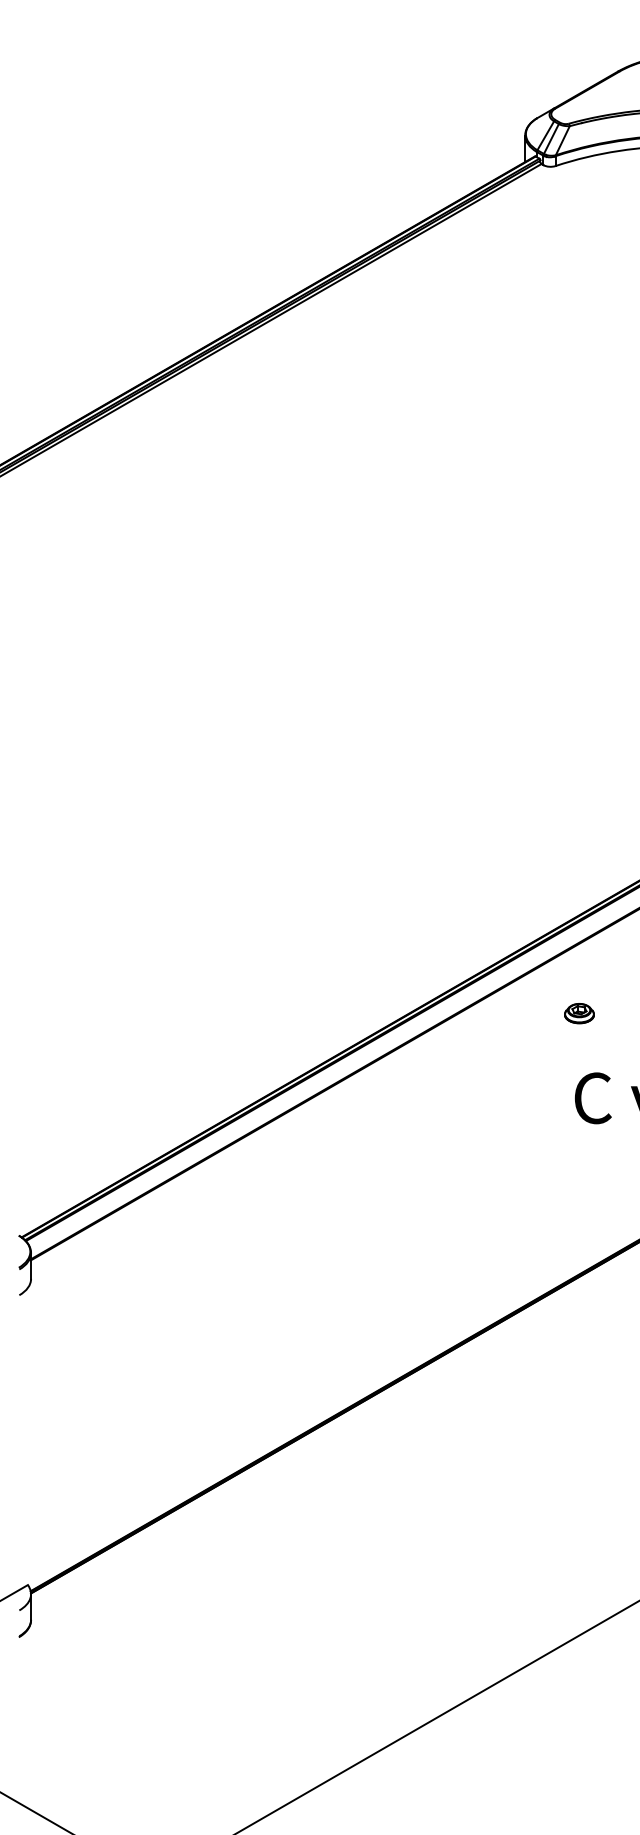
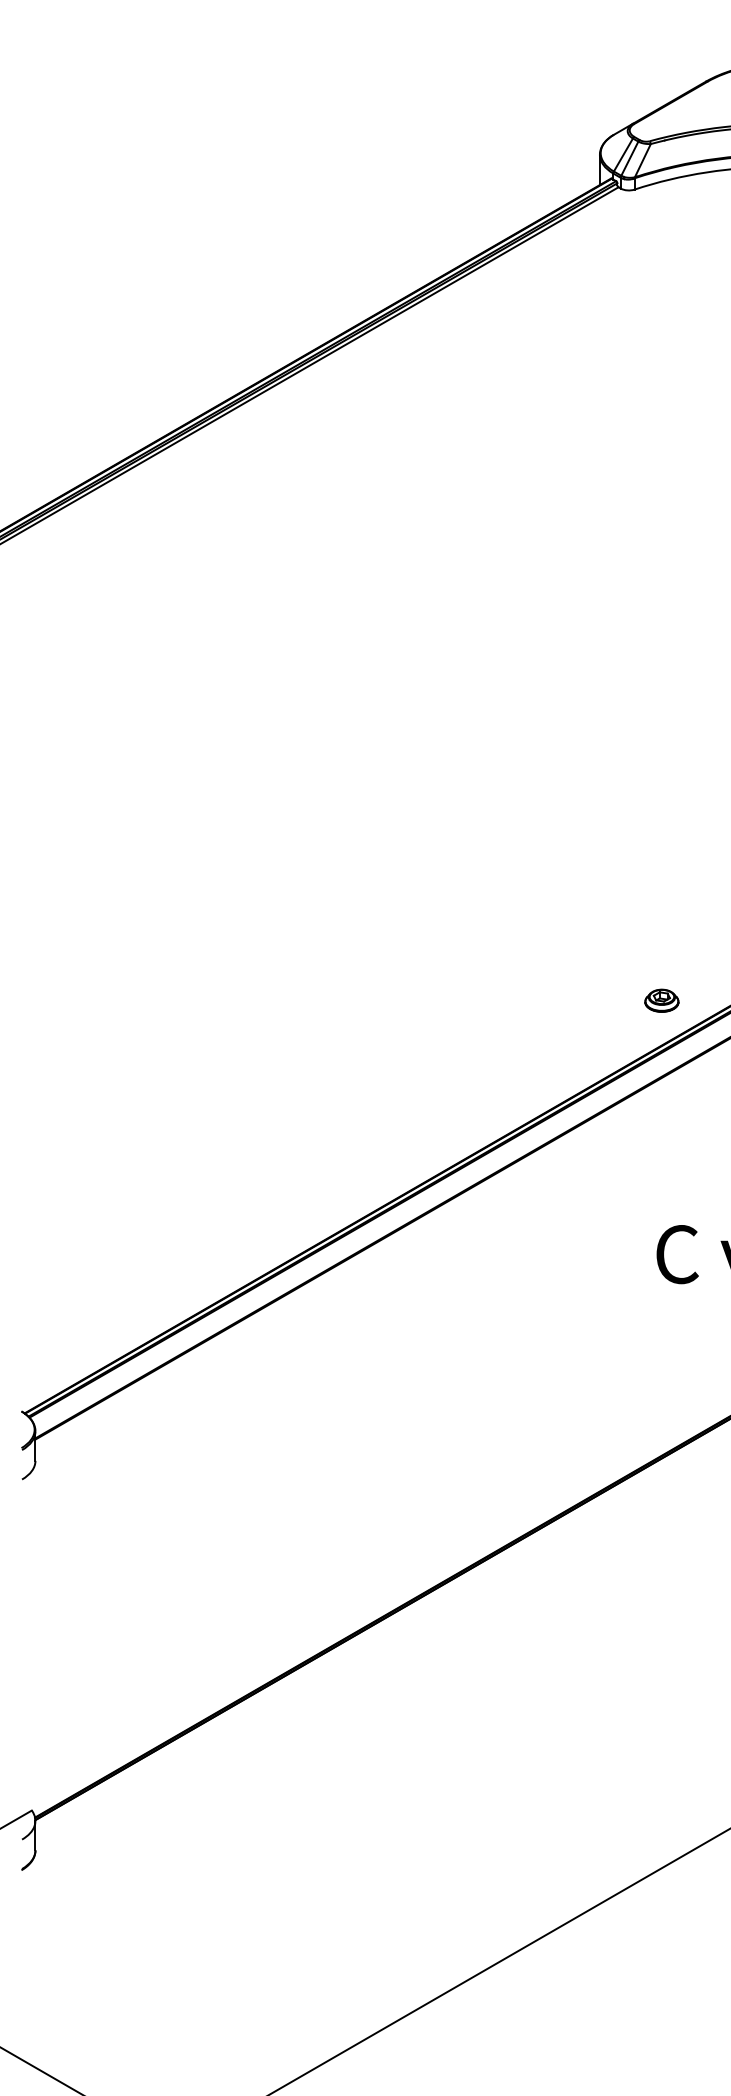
part: (579, 1013) -> (661, 1000), moved

